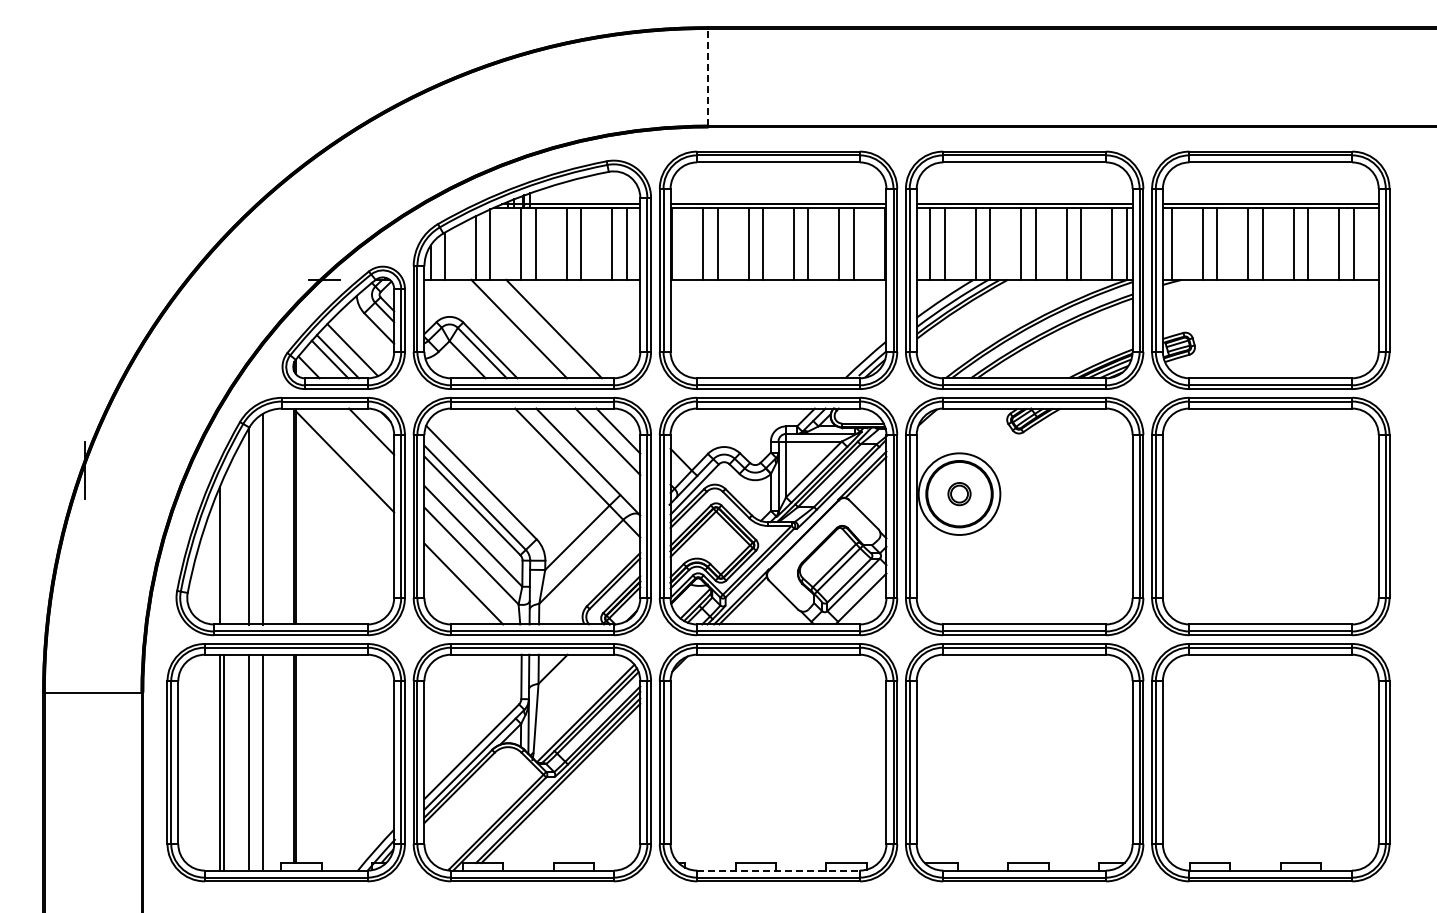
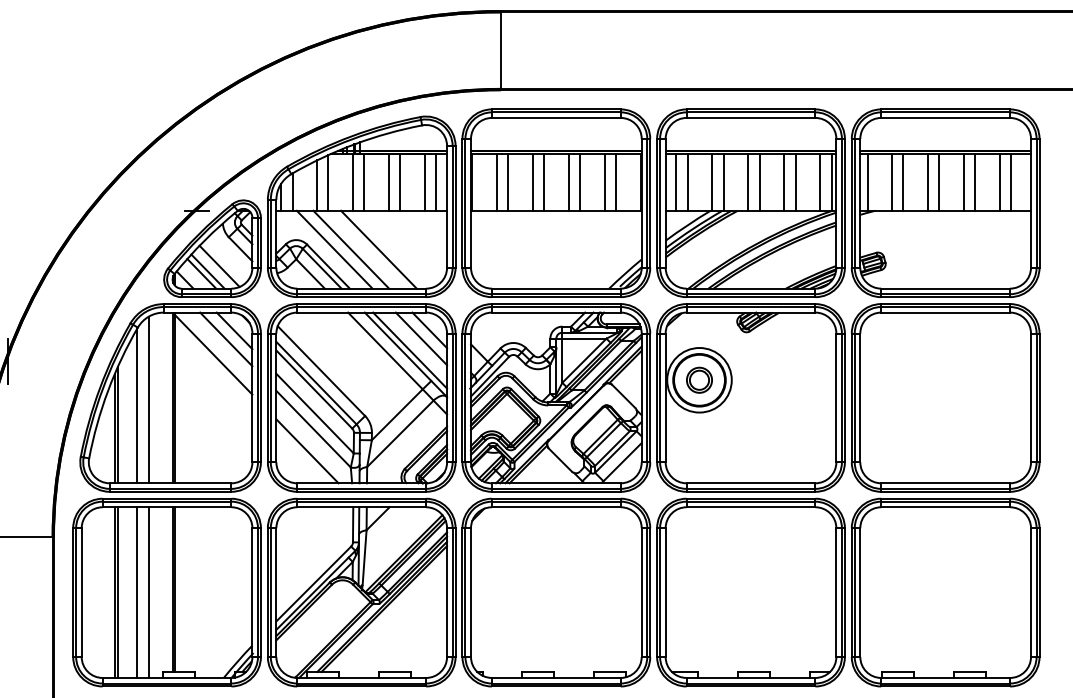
line: (708, 76) -> (500, 49), dashed -> solid
line: (498, 328) -> (334, 249), added
line: (361, 442) -> (226, 339), added
line: (593, 456) -> (410, 350), added
part: (959, 493) -> (699, 379), size x1.43
line: (223, 550) -> (117, 424), added
line: (779, 870) -> (557, 677), dashed -> solid

